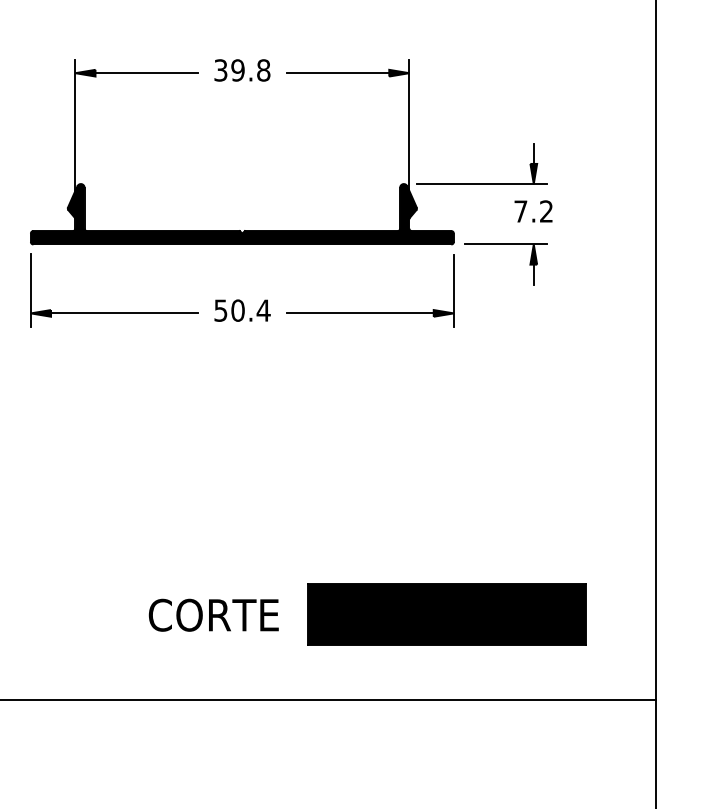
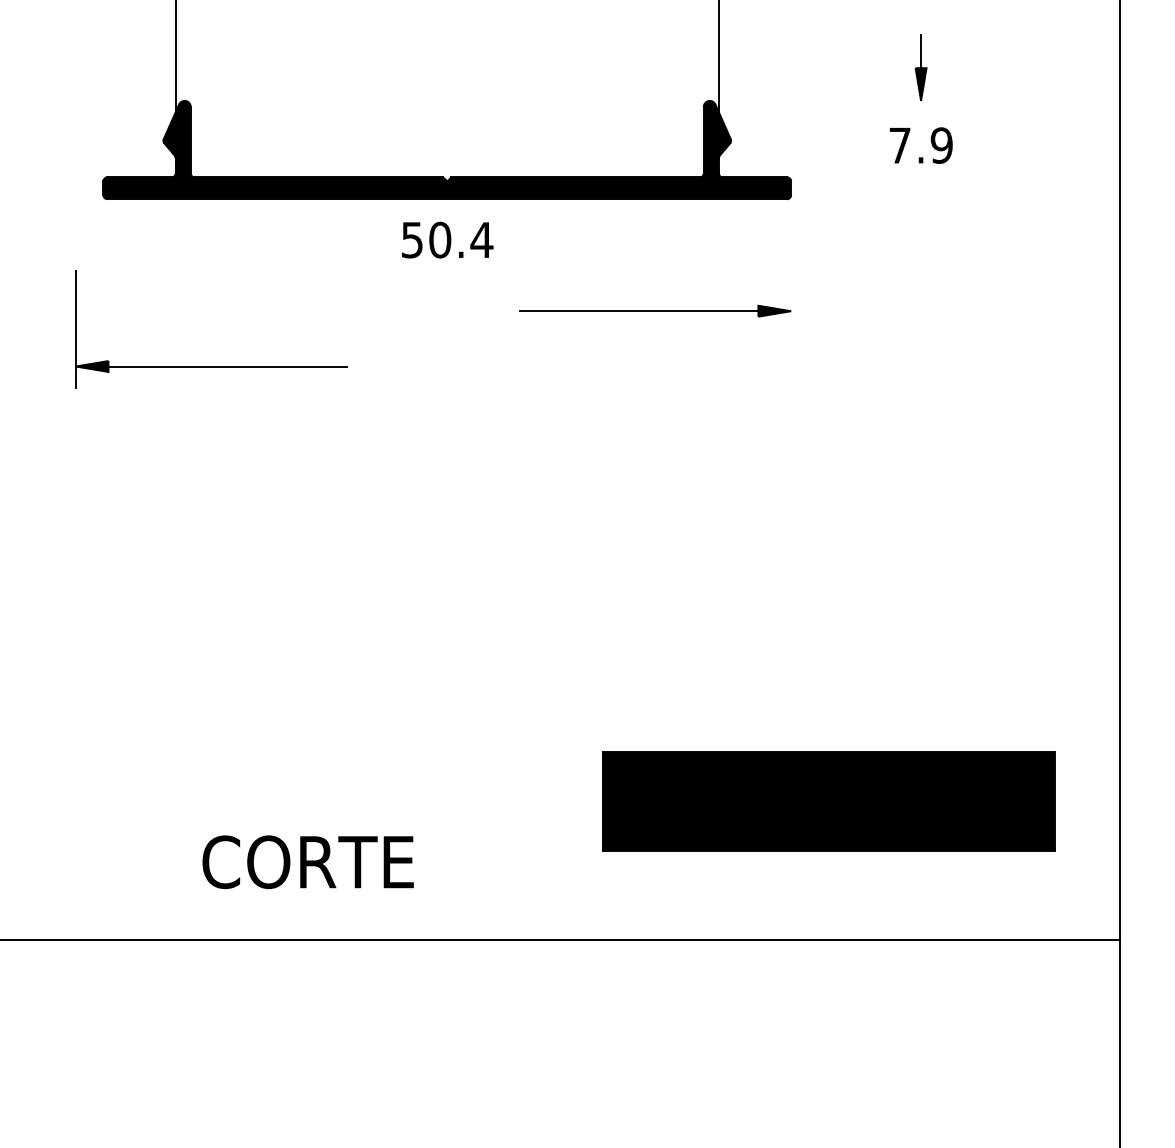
line: (482, 184) -> (837, 101), removed
text: (546, 211) -> (941, 145), 7.2 -> 7.9
part: (505, 244) -> (875, 199), removed
line: (453, 290) -> (790, 273), removed
text: (242, 310) -> (447, 239), moved
part: (114, 312) -> (211, 365), moved
text: (213, 614) -> (307, 860), moved
part: (446, 614) -> (827, 800), moved

